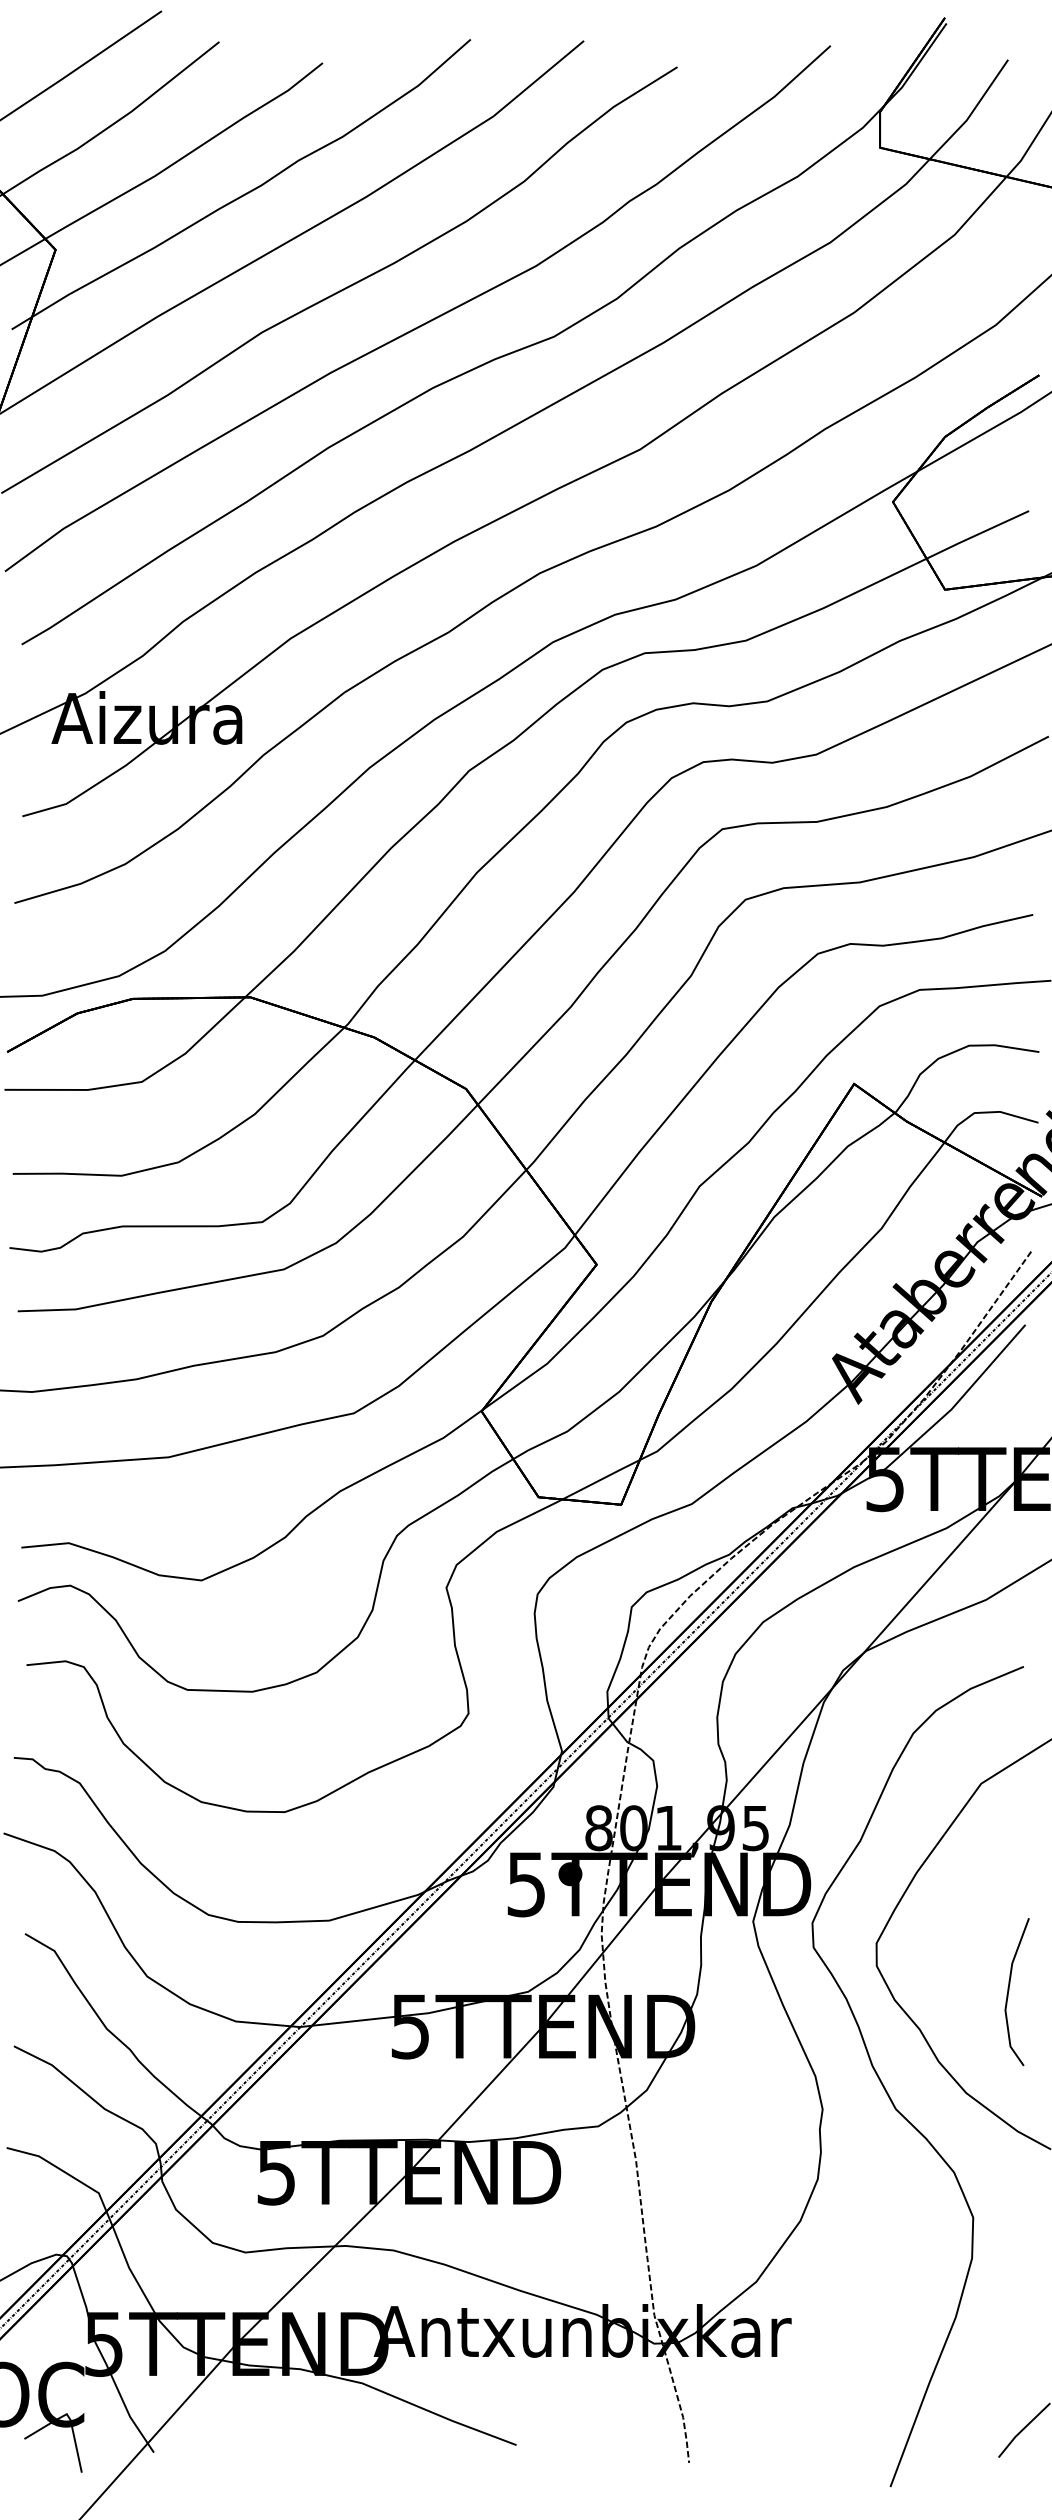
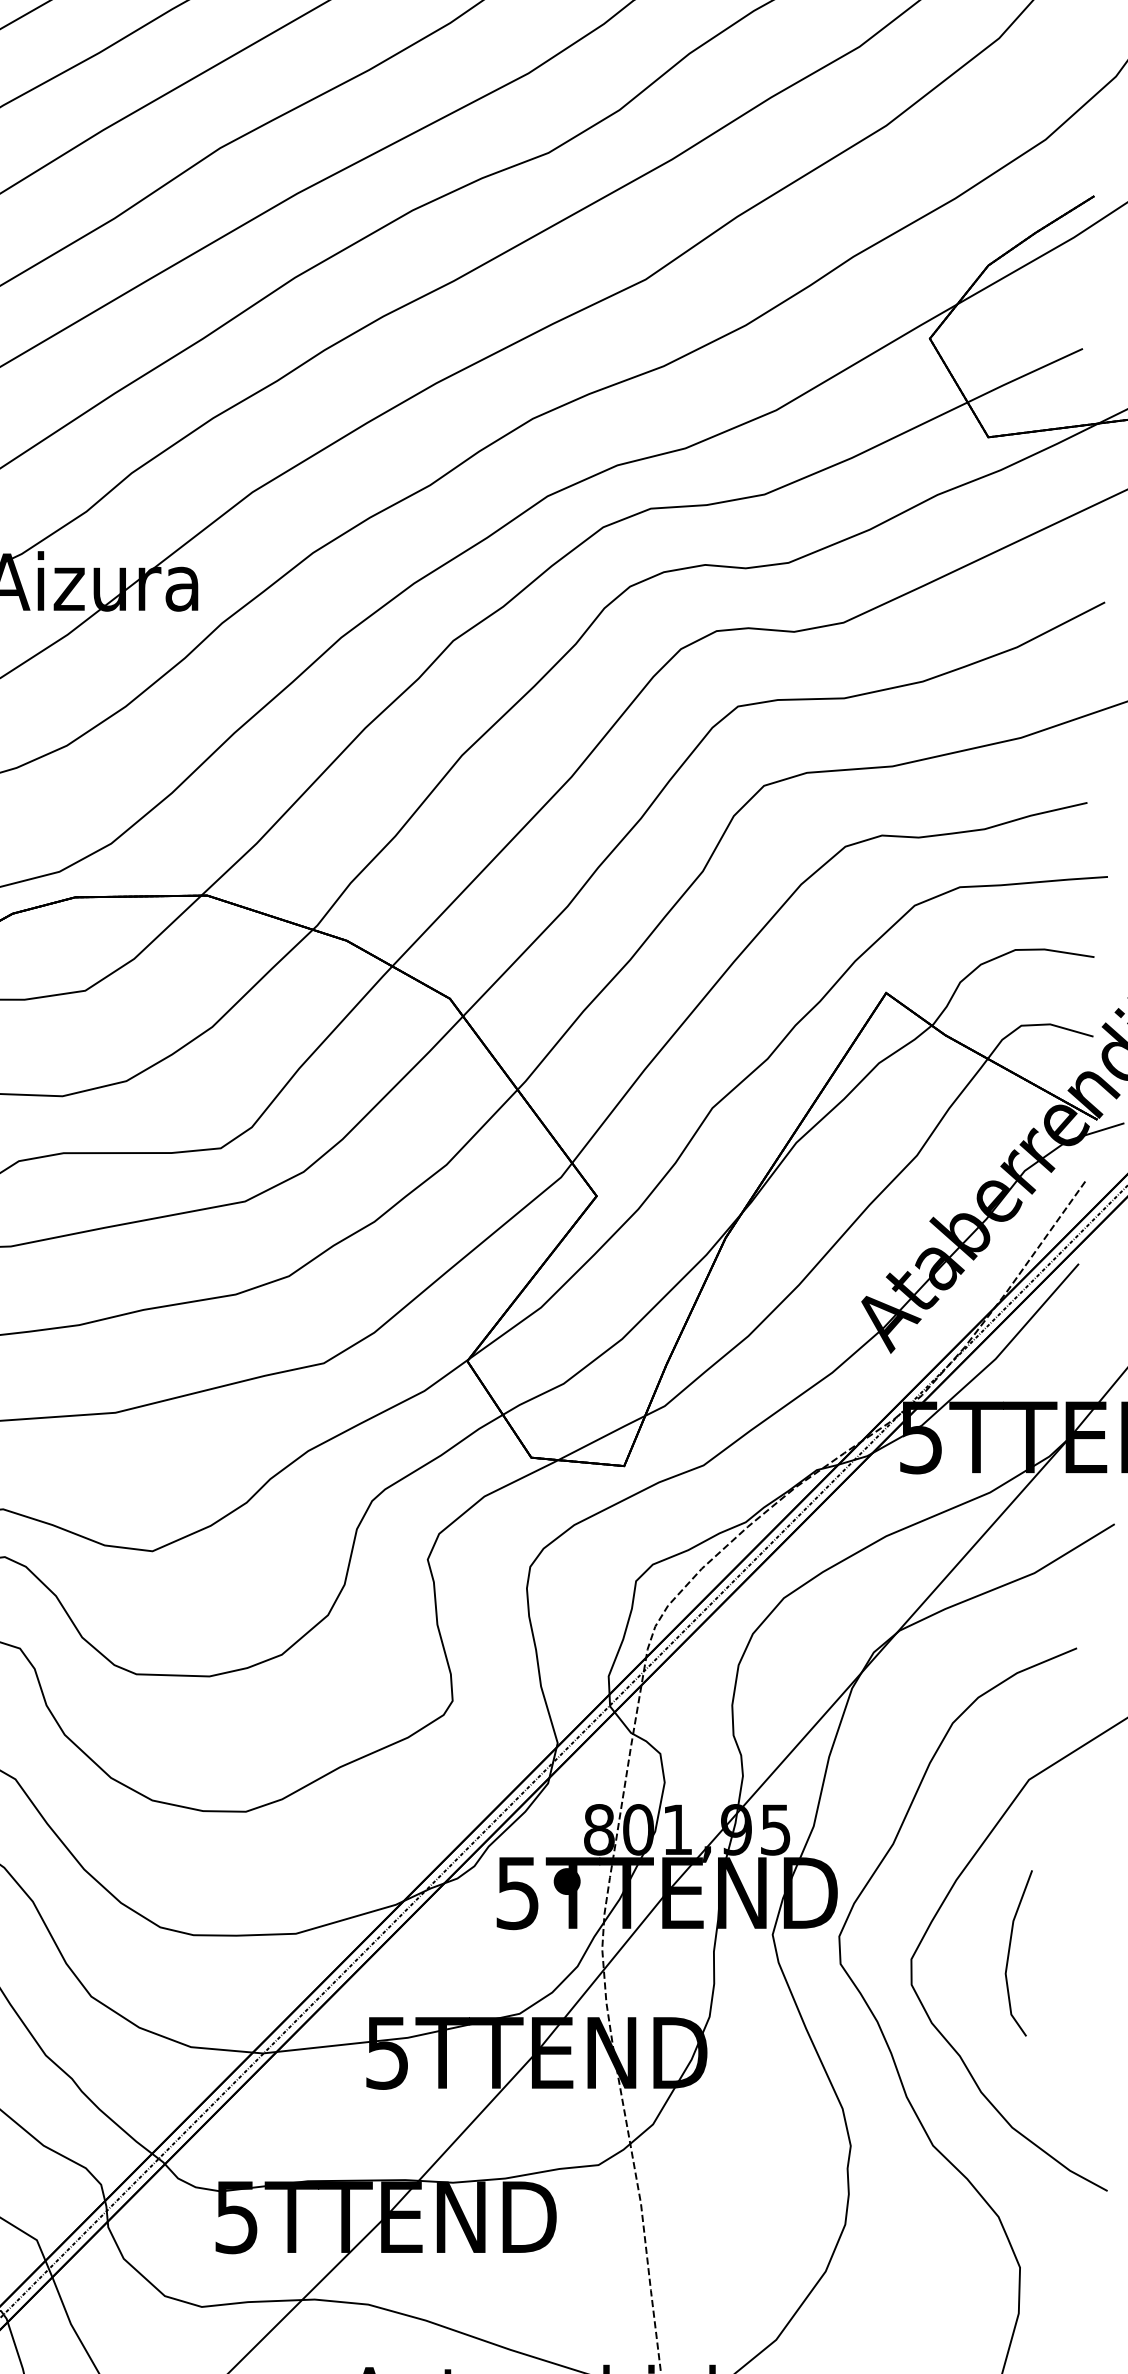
line: (1009, 1991) -> (1010, 1952), moved

